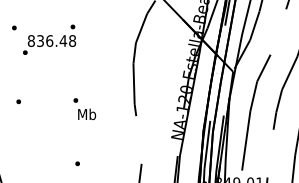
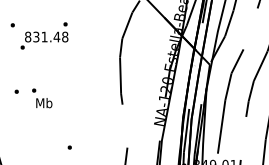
text: (49, 40) -> (44, 36), 836.48 -> 831.48
text: (85, 109) -> (42, 98), moved

